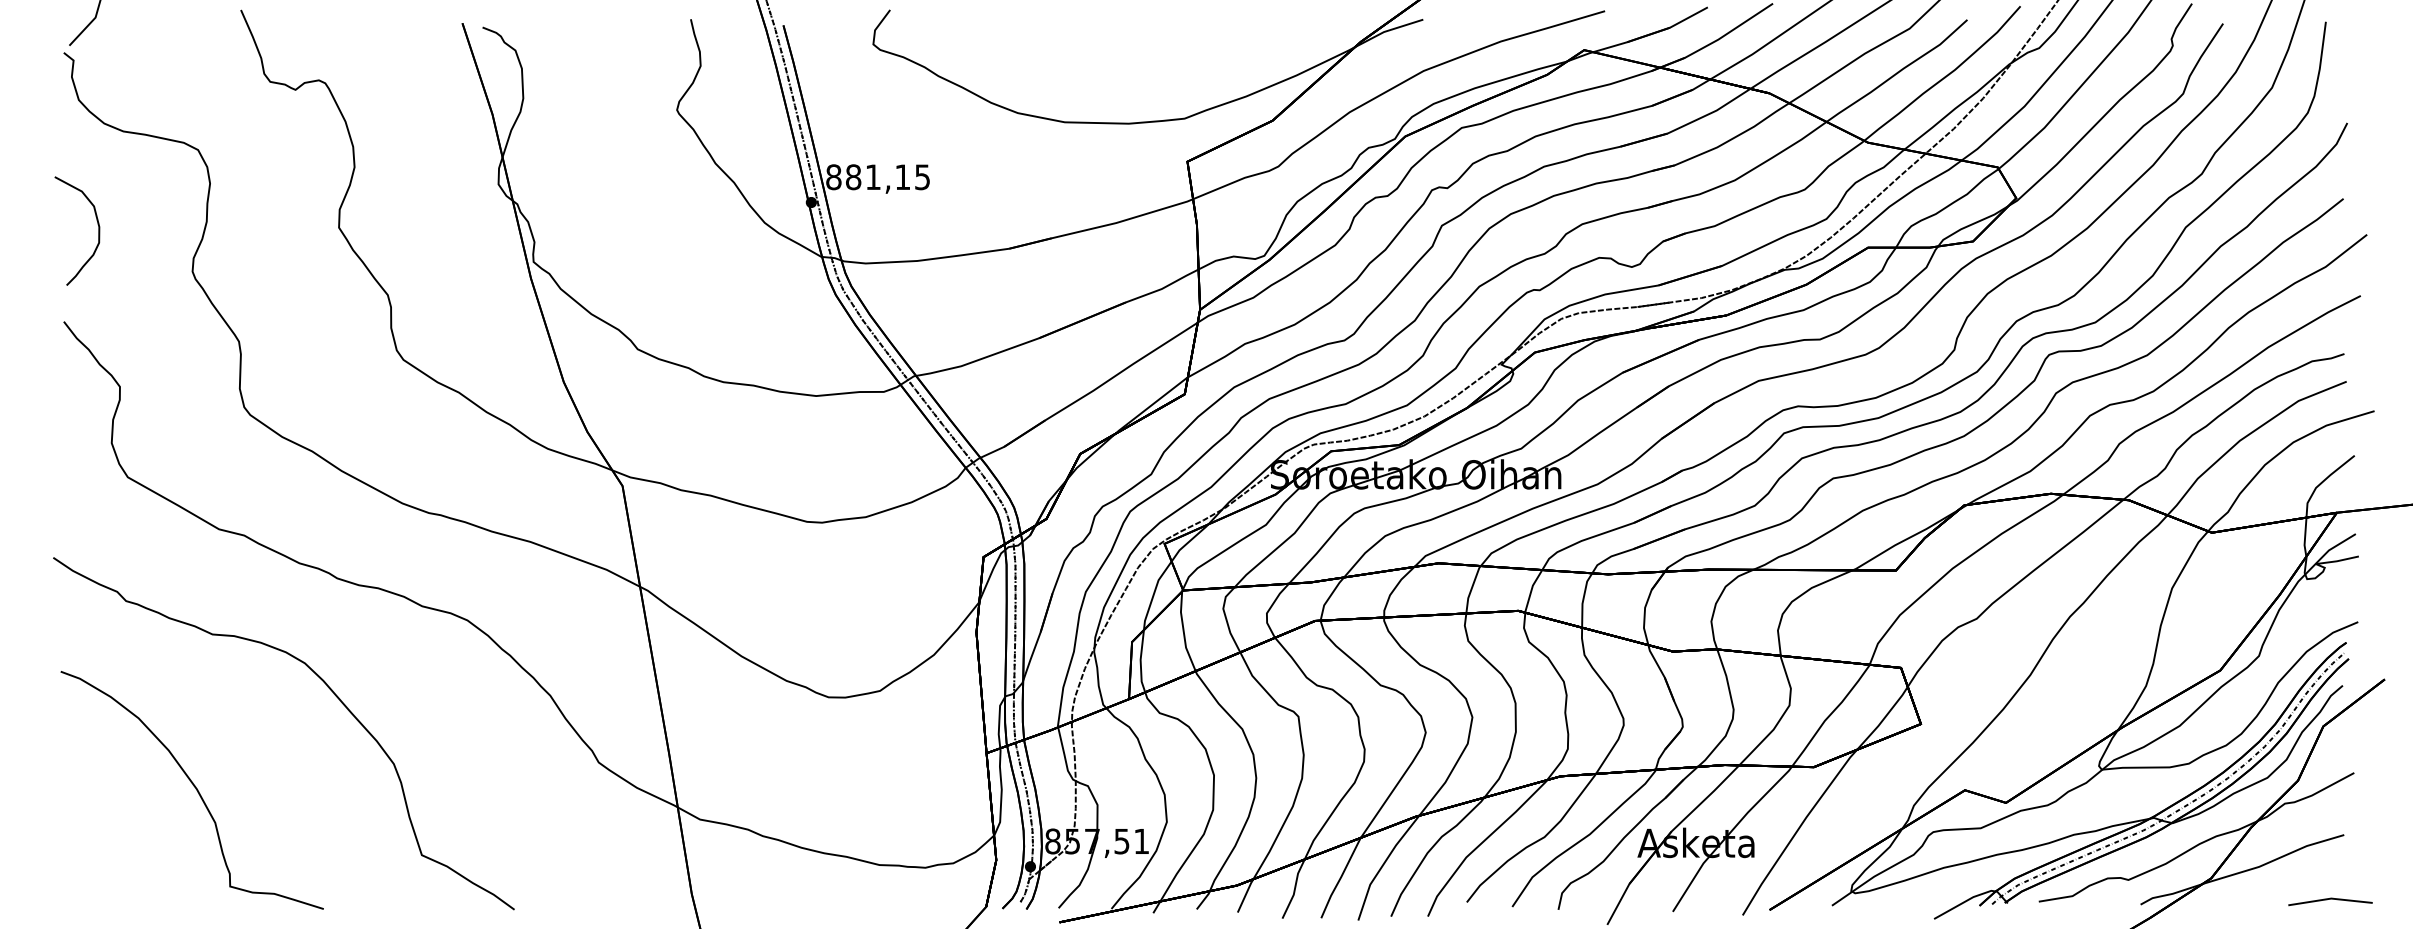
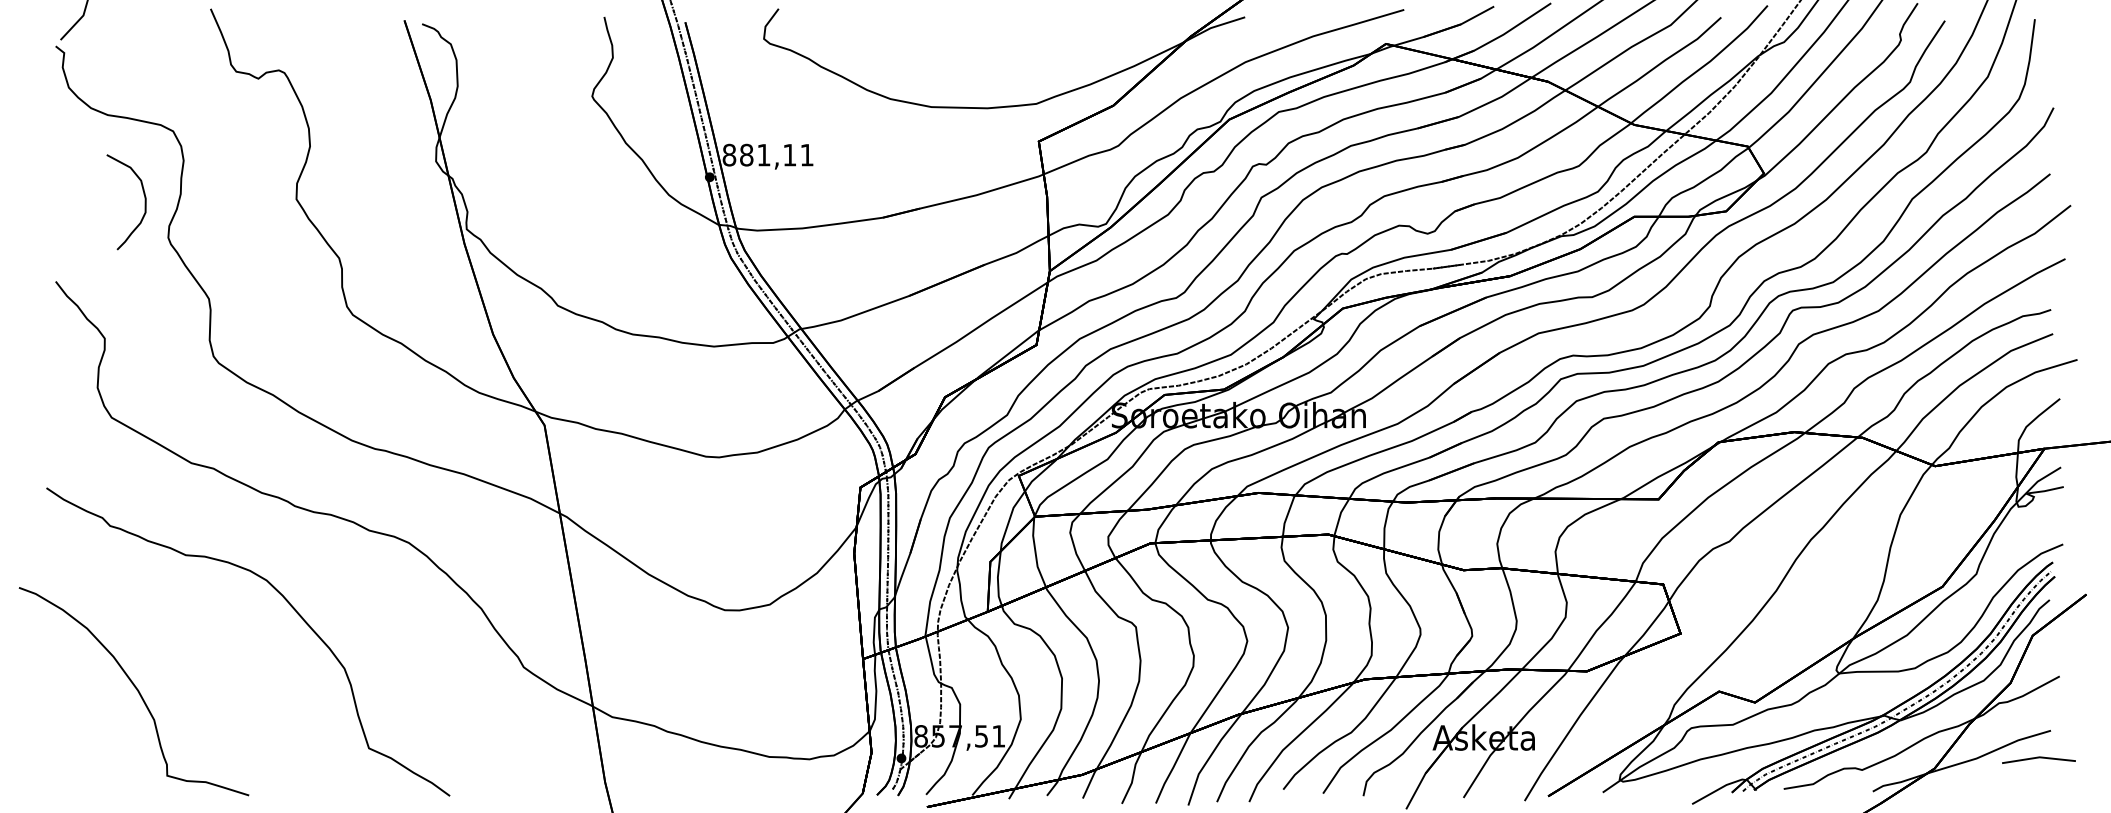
text: (921, 177) -> (806, 155), 881,15 -> 881,11
curve: (97, 231) -> (144, 202), moved
curve: (195, 789) -> (136, 690), moved
line: (2329, 899) -> (2038, 758), moved

